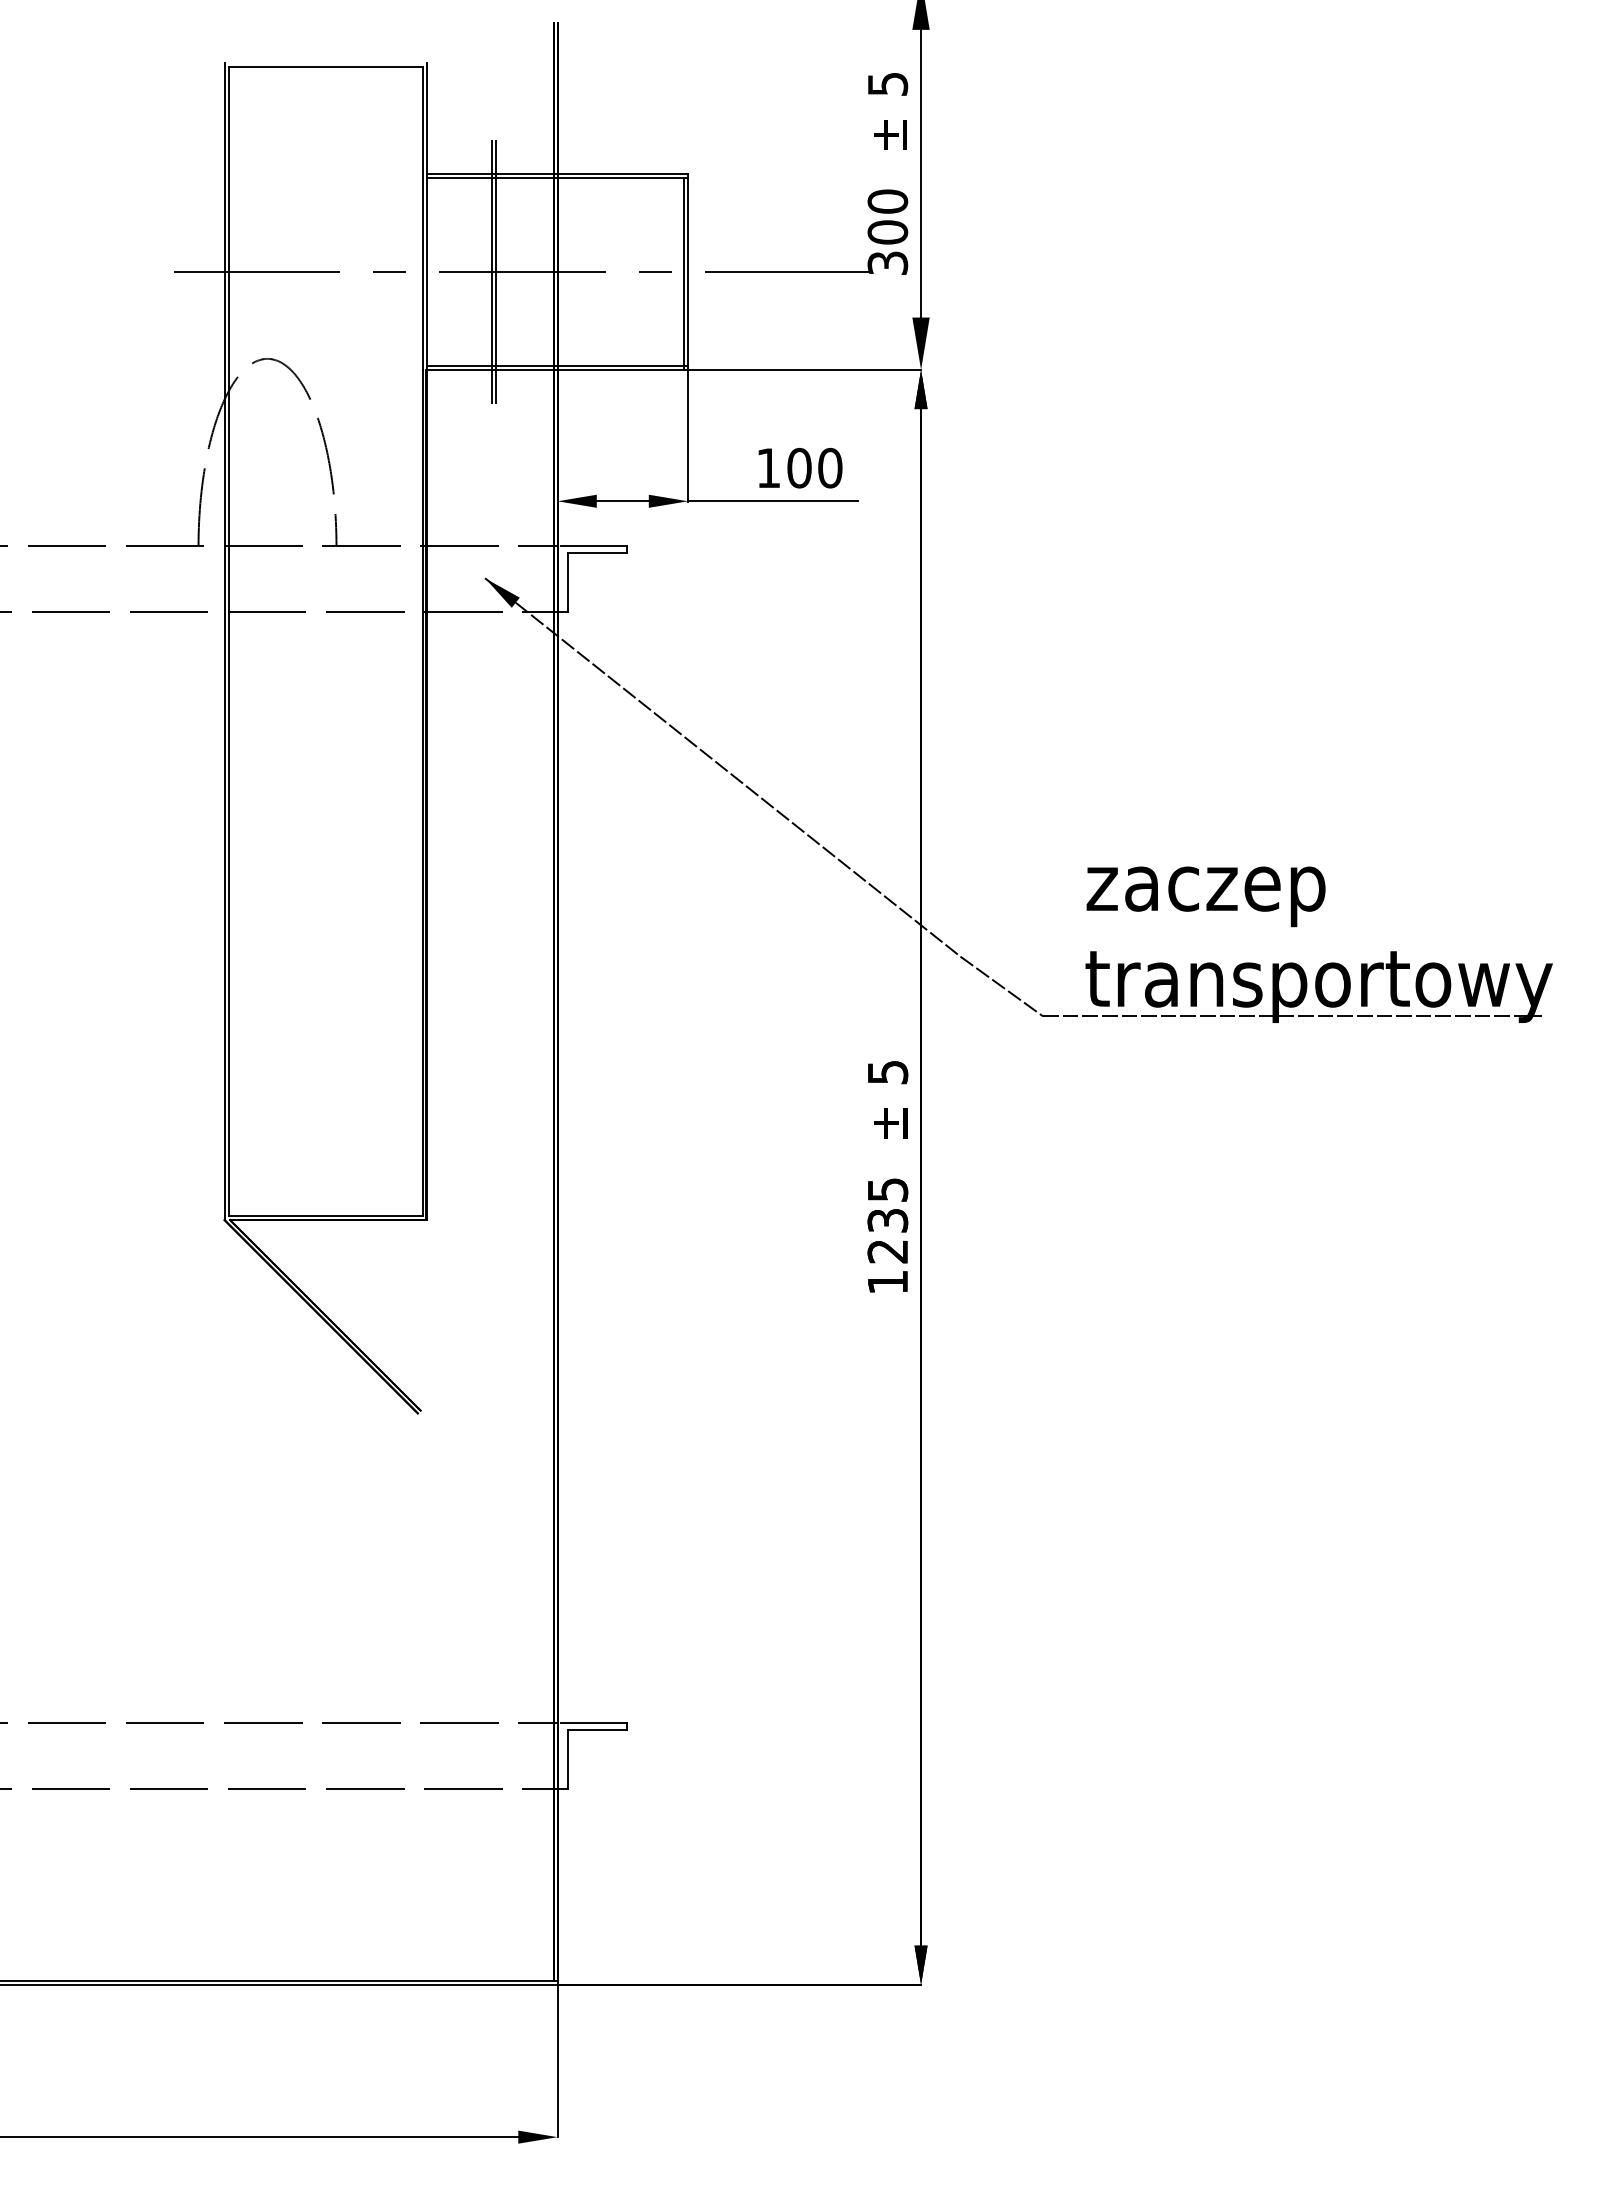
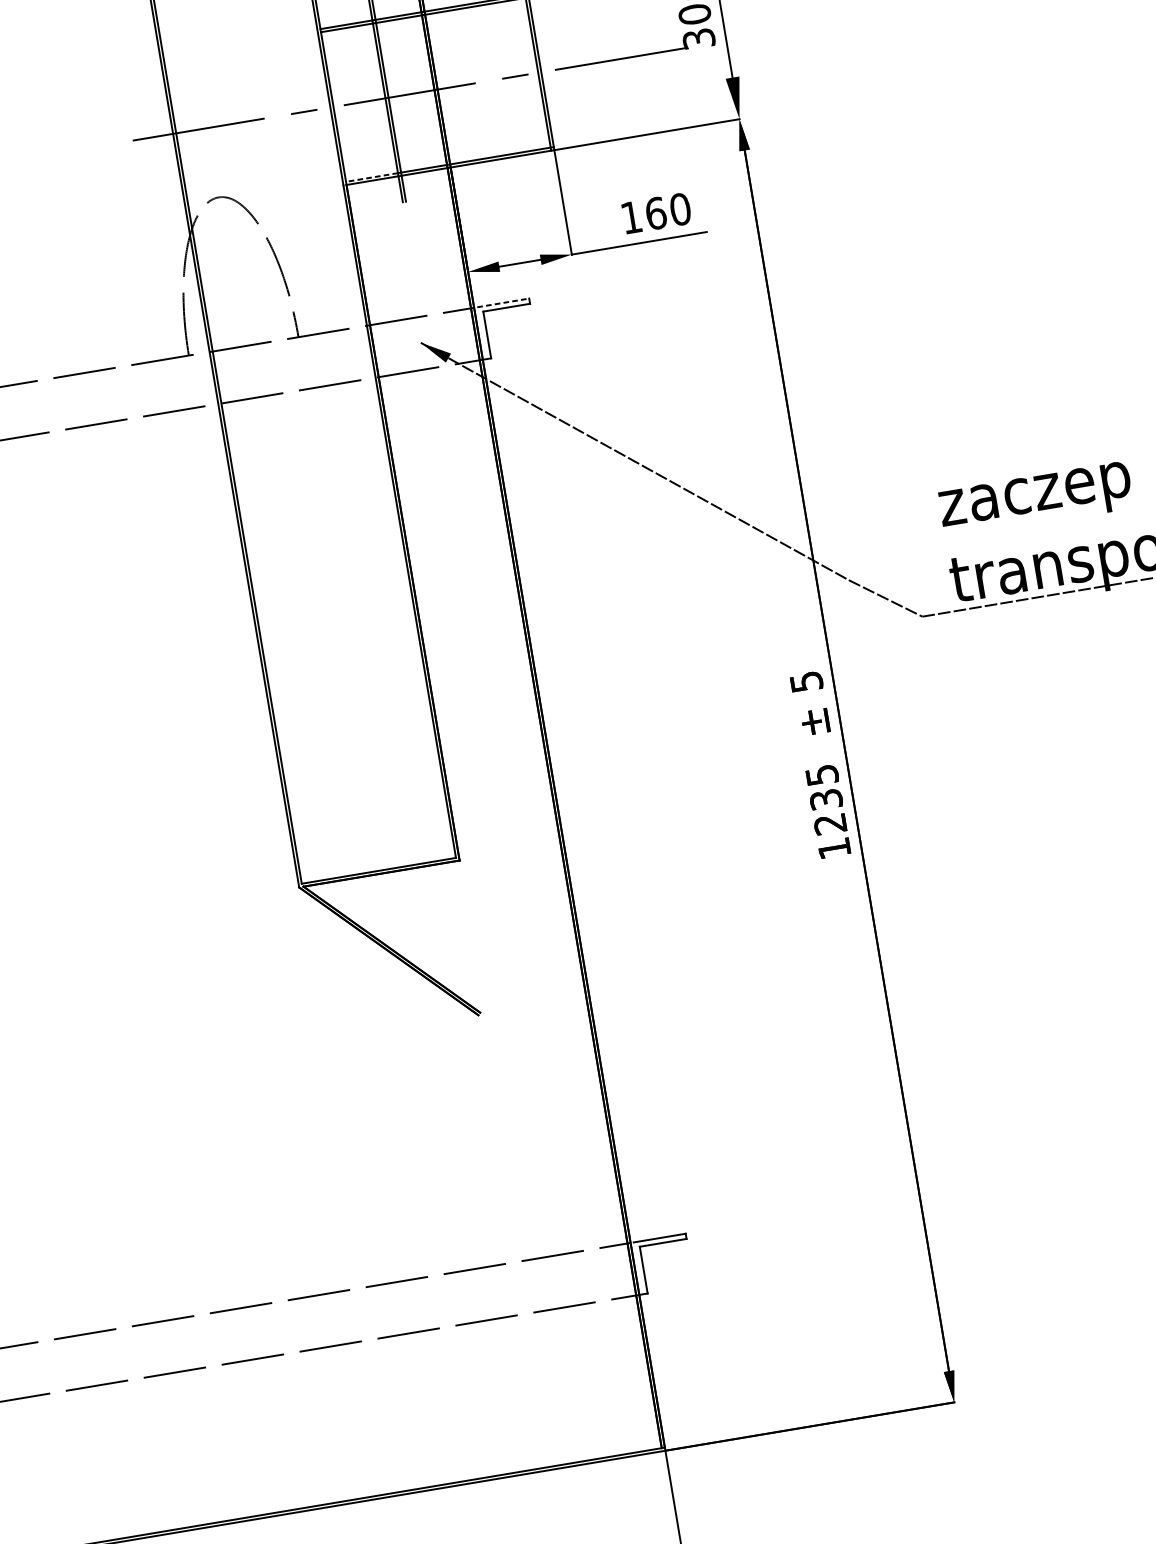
line: (459, 365) -> (372, 177), solid -> dashed
text: (799, 467) -> (655, 212), 100 -> 160
line: (594, 546) -> (503, 302), solid -> dashed

